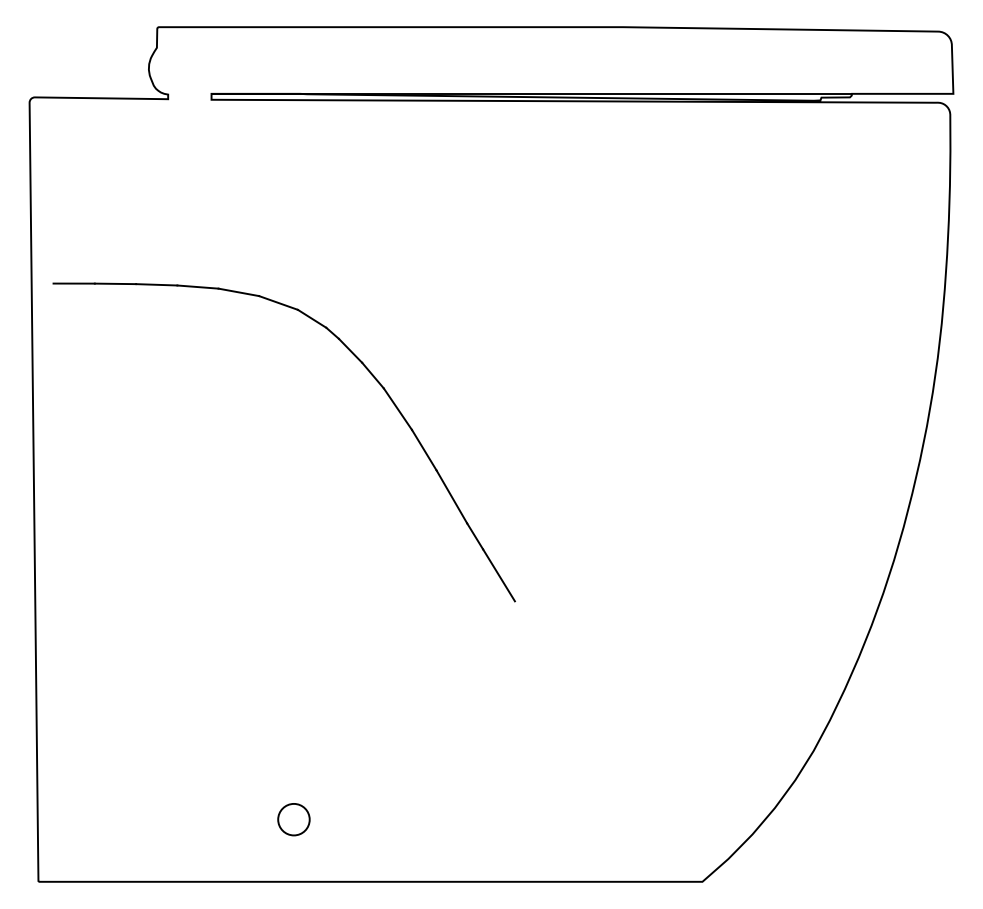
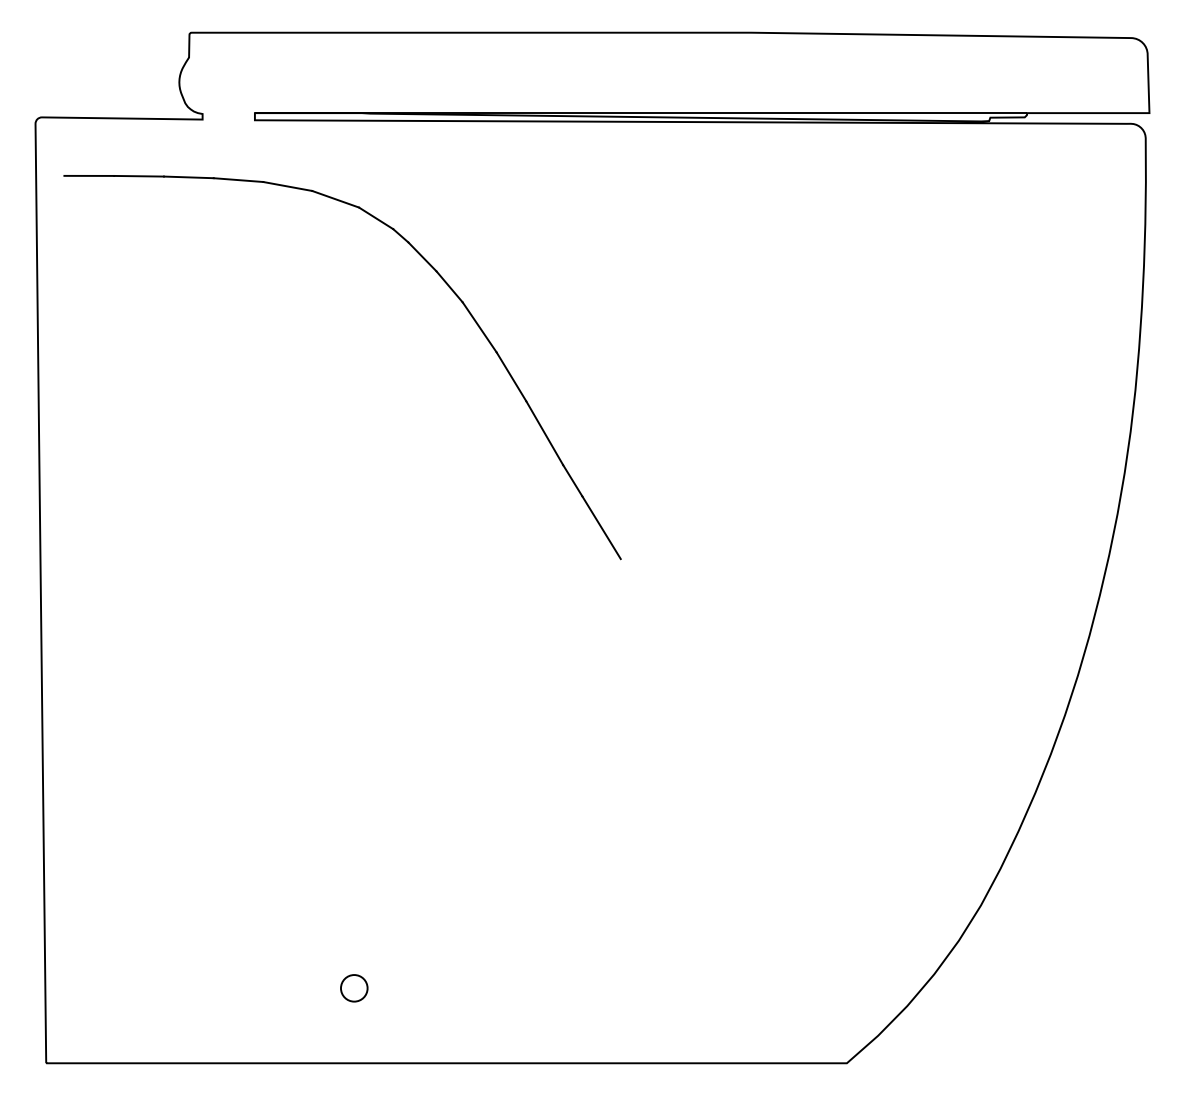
part: (367, 371) -> (443, 281), moved
circle: (294, 819) -> (354, 988), size x0.7

